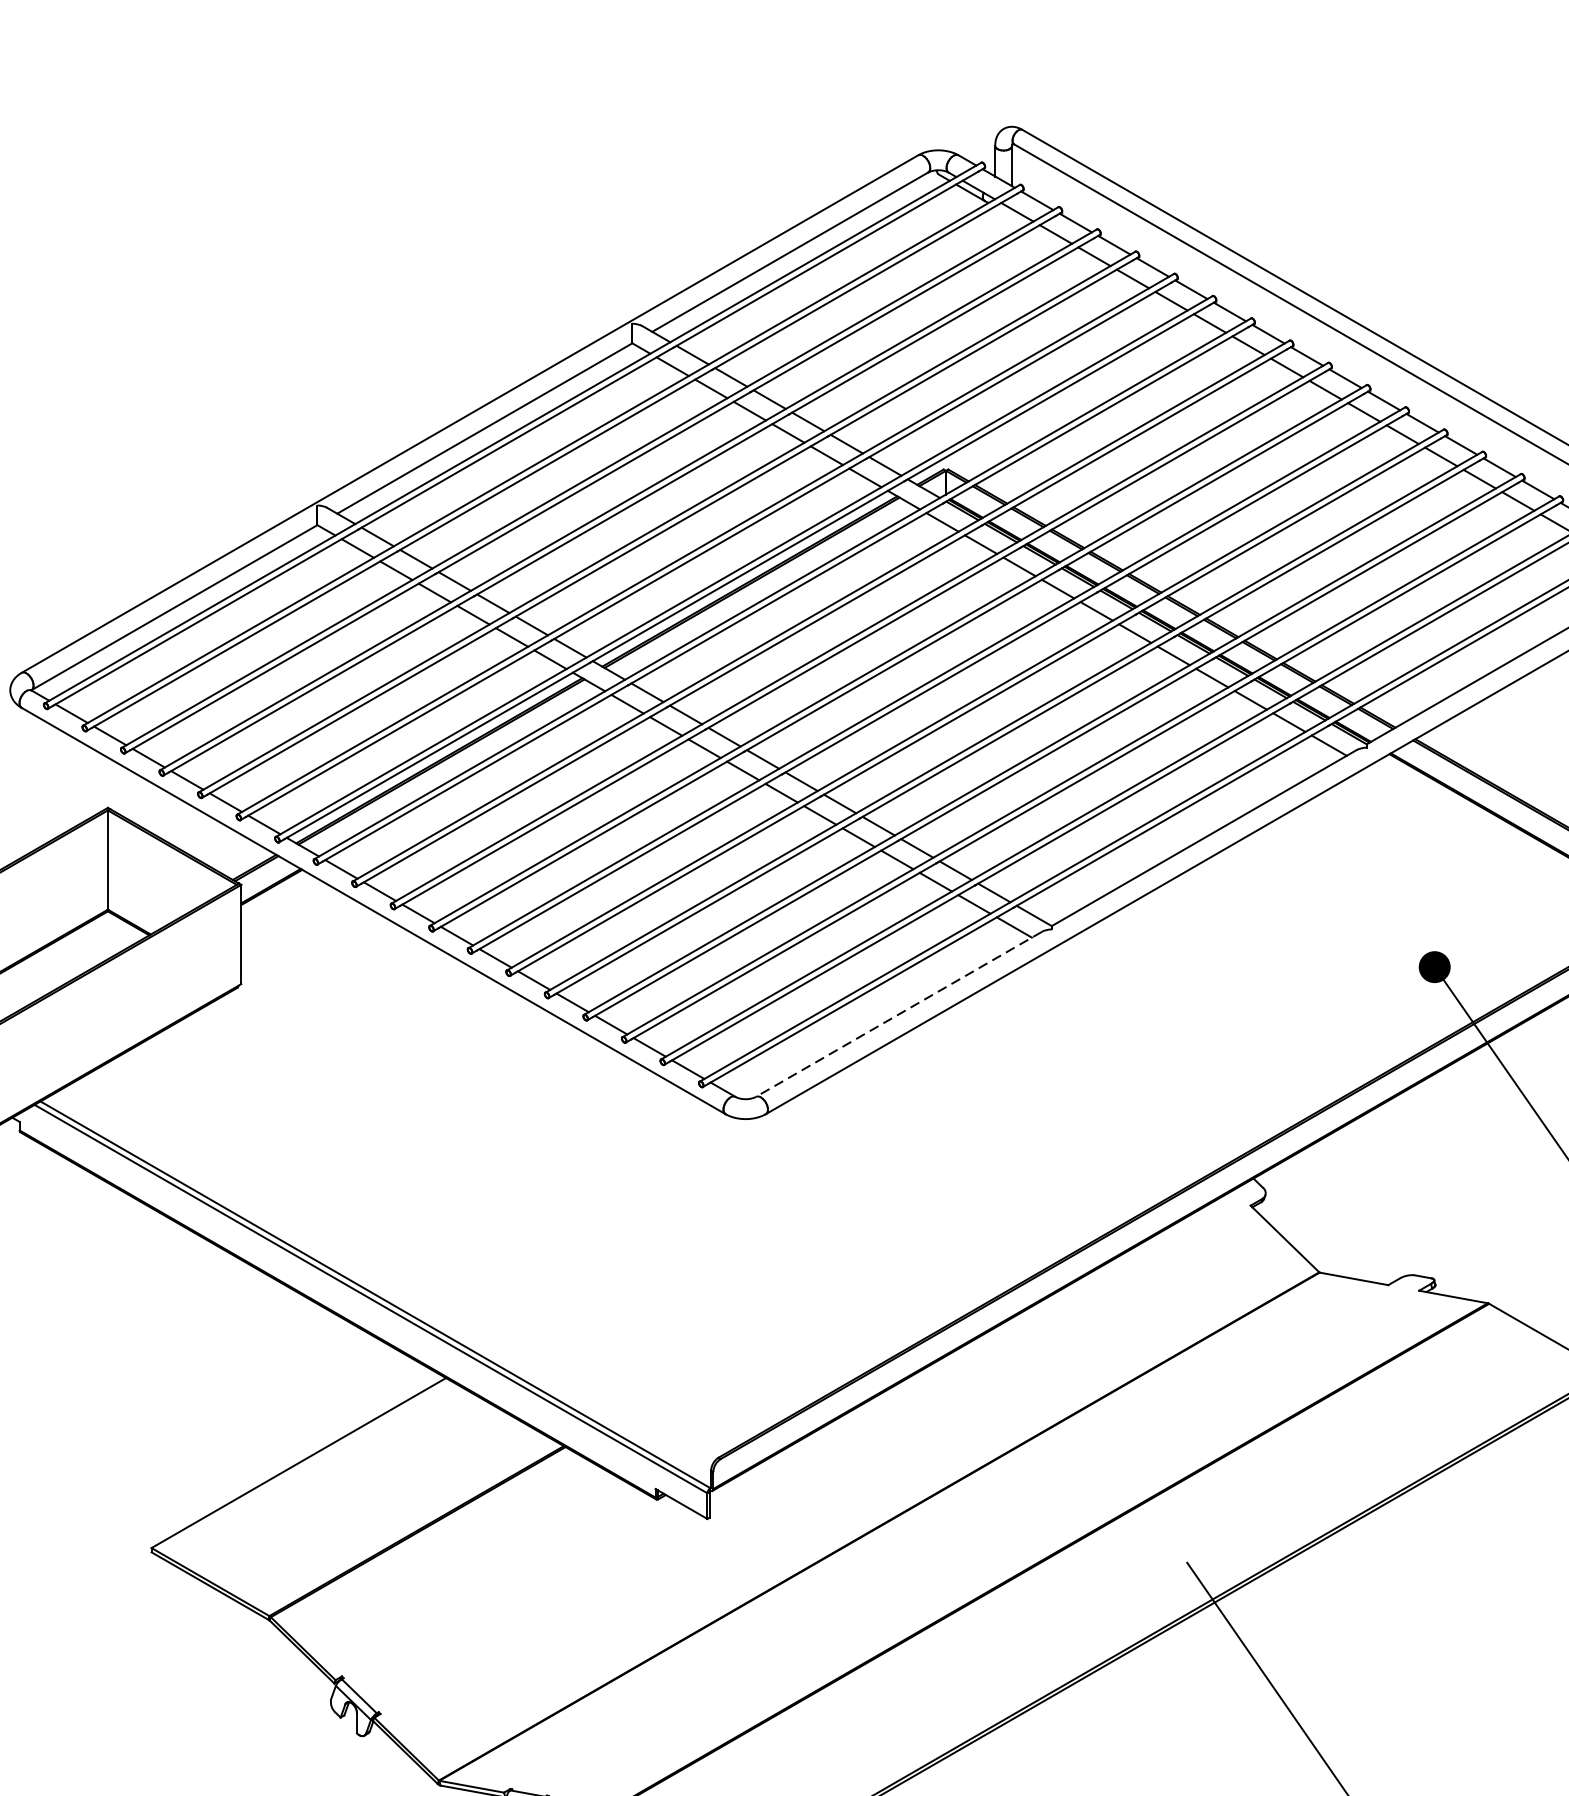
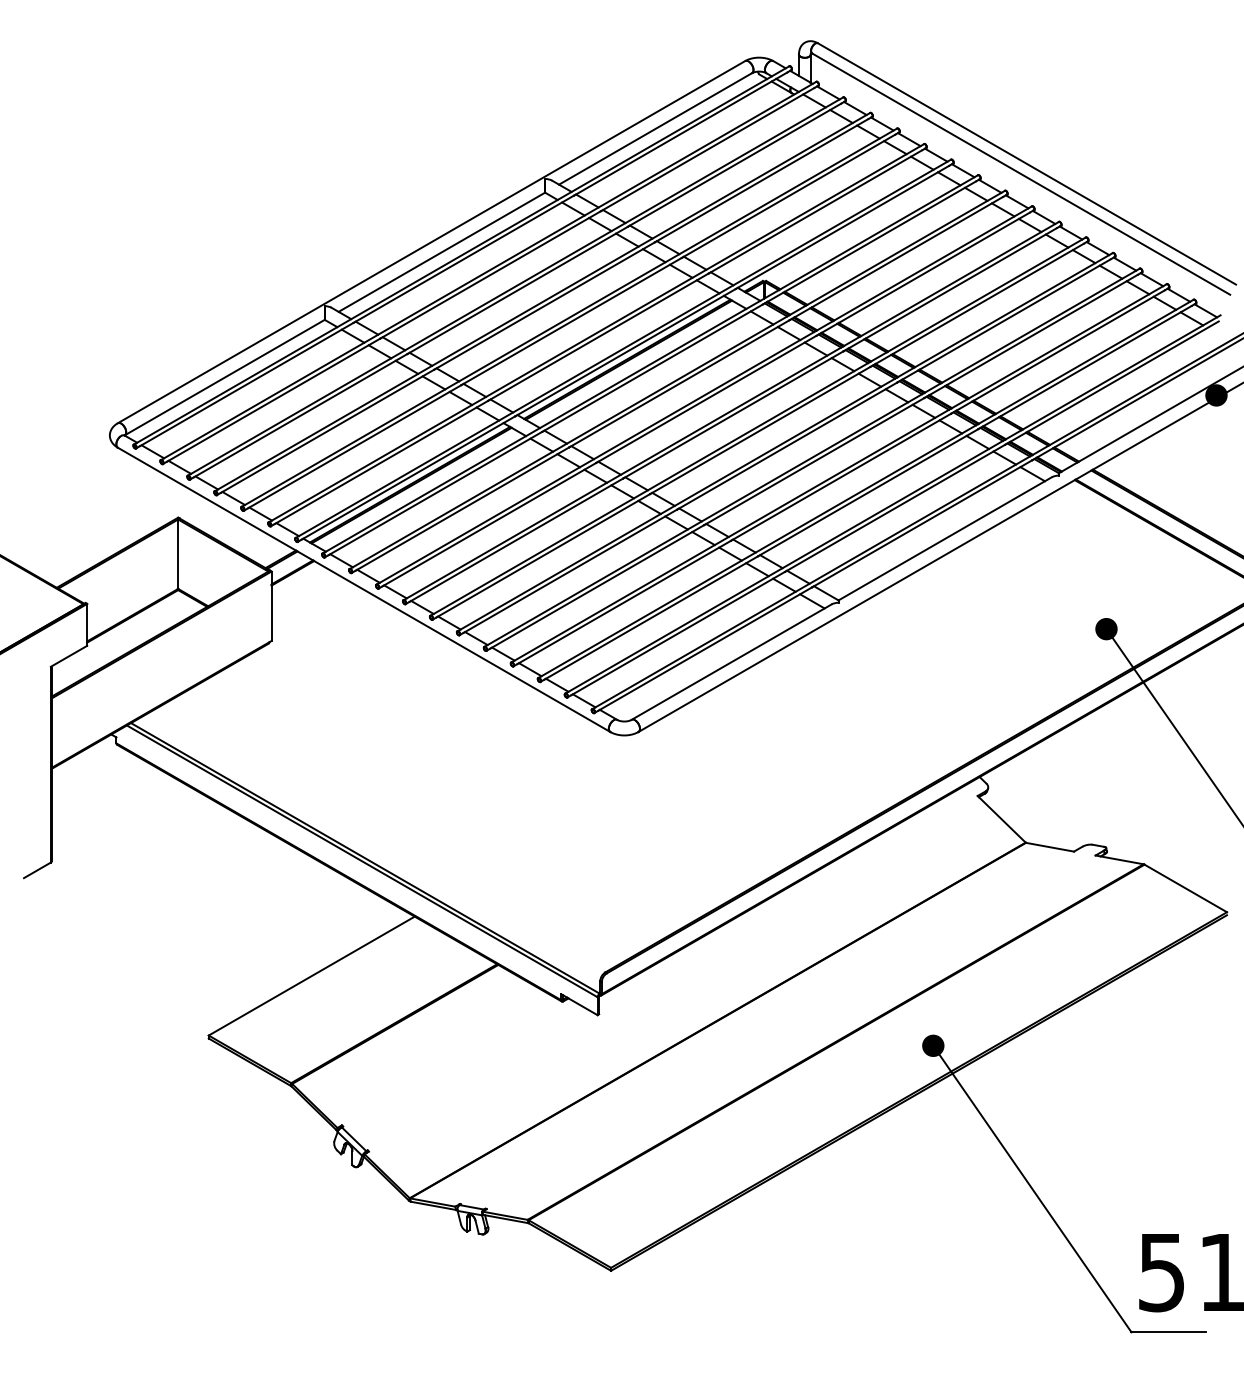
line: (898, 1014) -> (731, 662), dashed -> solid
fill: (1187, 1562) -> (933, 1045), added

